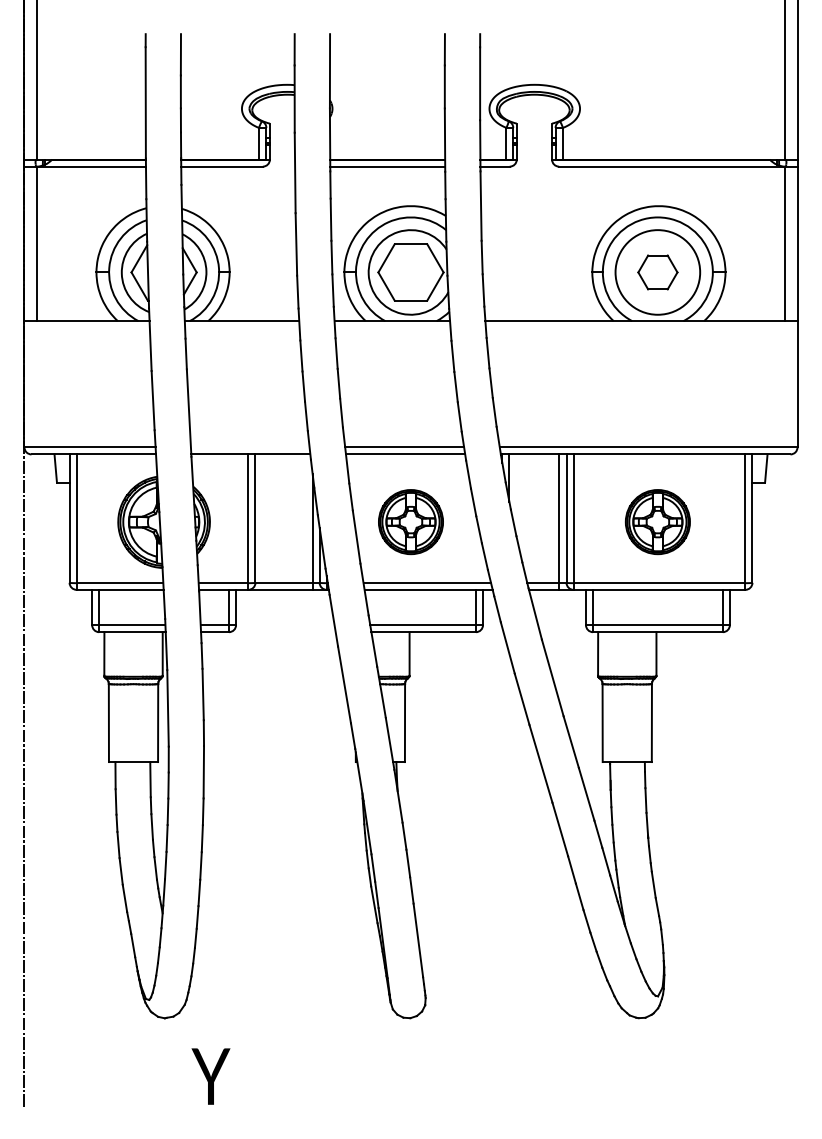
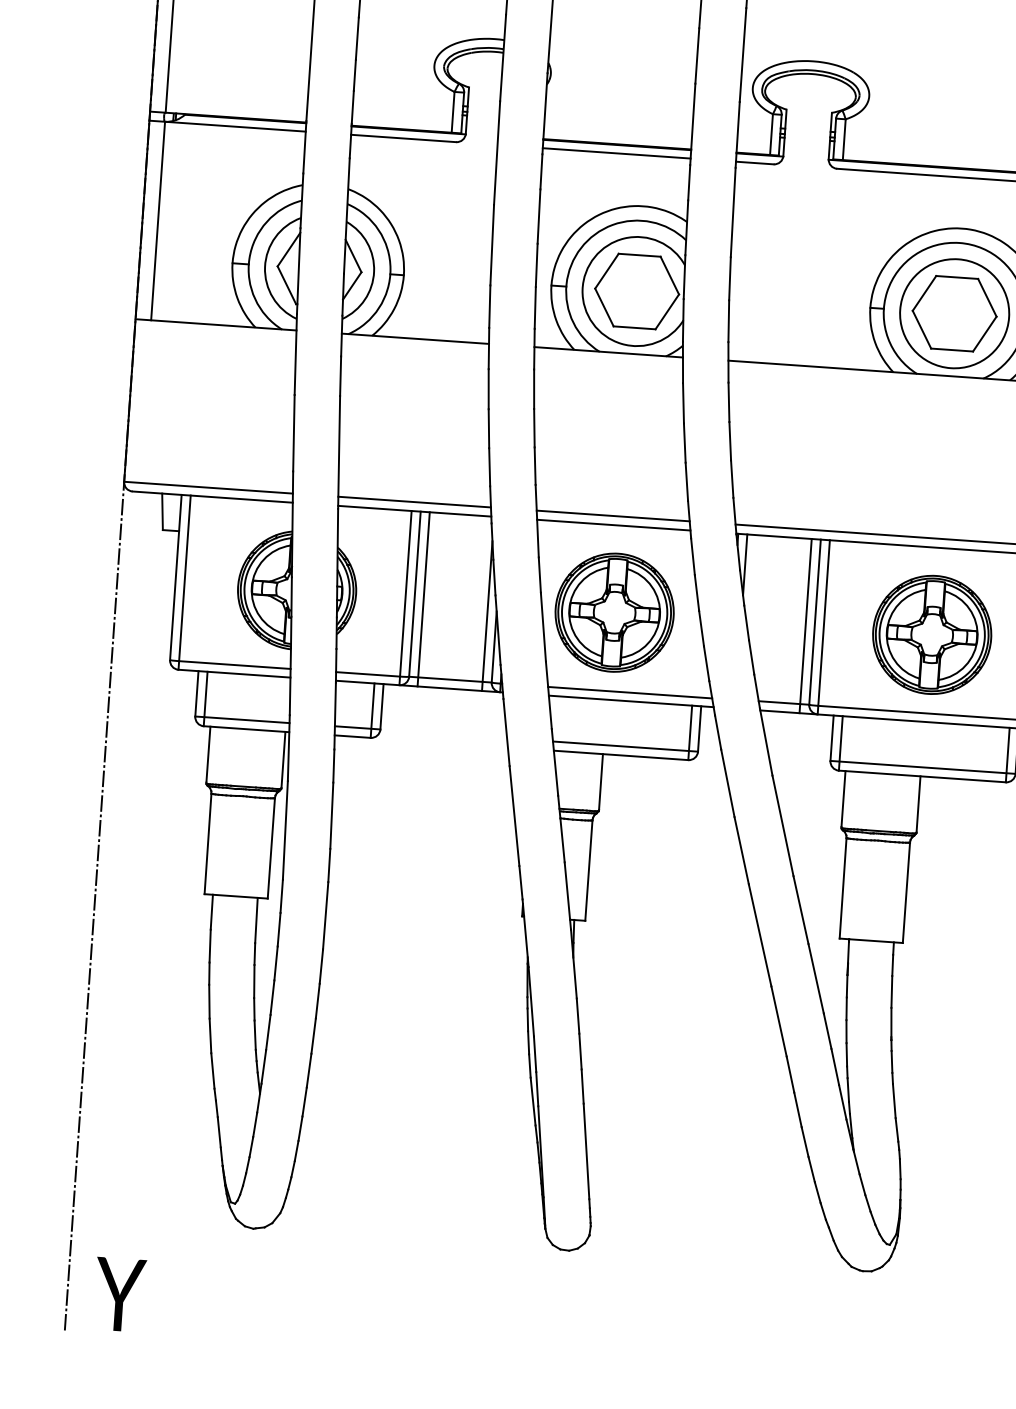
part: (657, 272) -> (954, 313), size x1.67
line: (249, 447) -> (413, 502), added
line: (262, 521) -> (423, 598), added
part: (410, 521) -> (614, 611), size x1.43
part: (657, 521) -> (931, 634), size x1.43
text: (210, 1076) -> (119, 1294), moved

